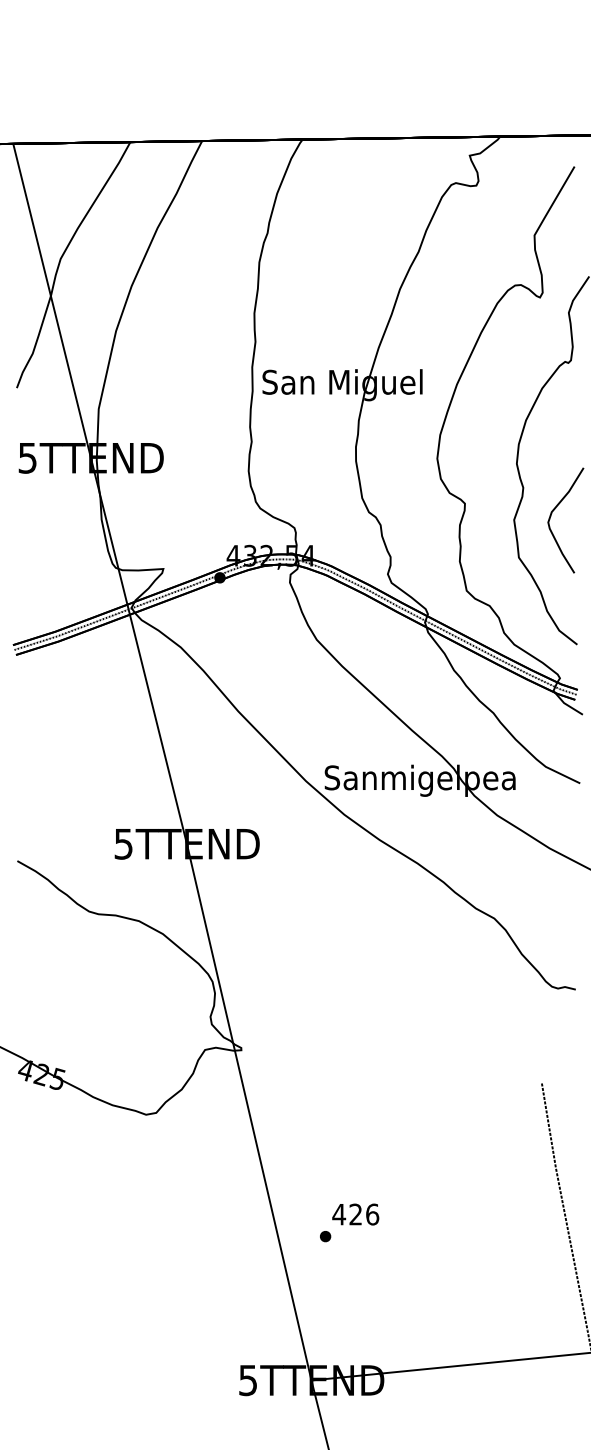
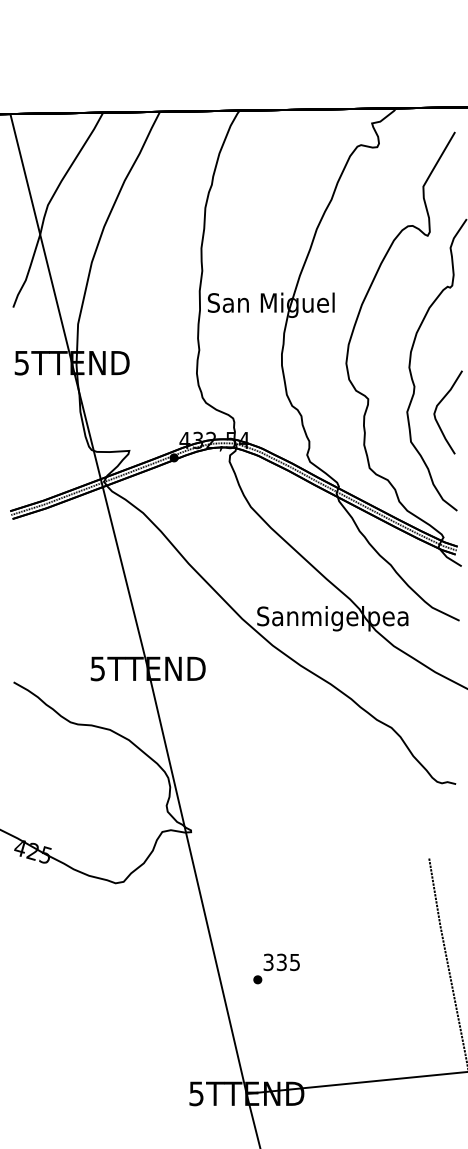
text: (355, 1214) -> (281, 962), 426 -> 335

